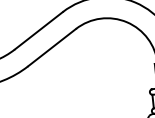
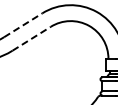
line: (39, 31) -> (23, 25), solid -> dashed
line: (51, 47) -> (31, 38), solid -> dashed

